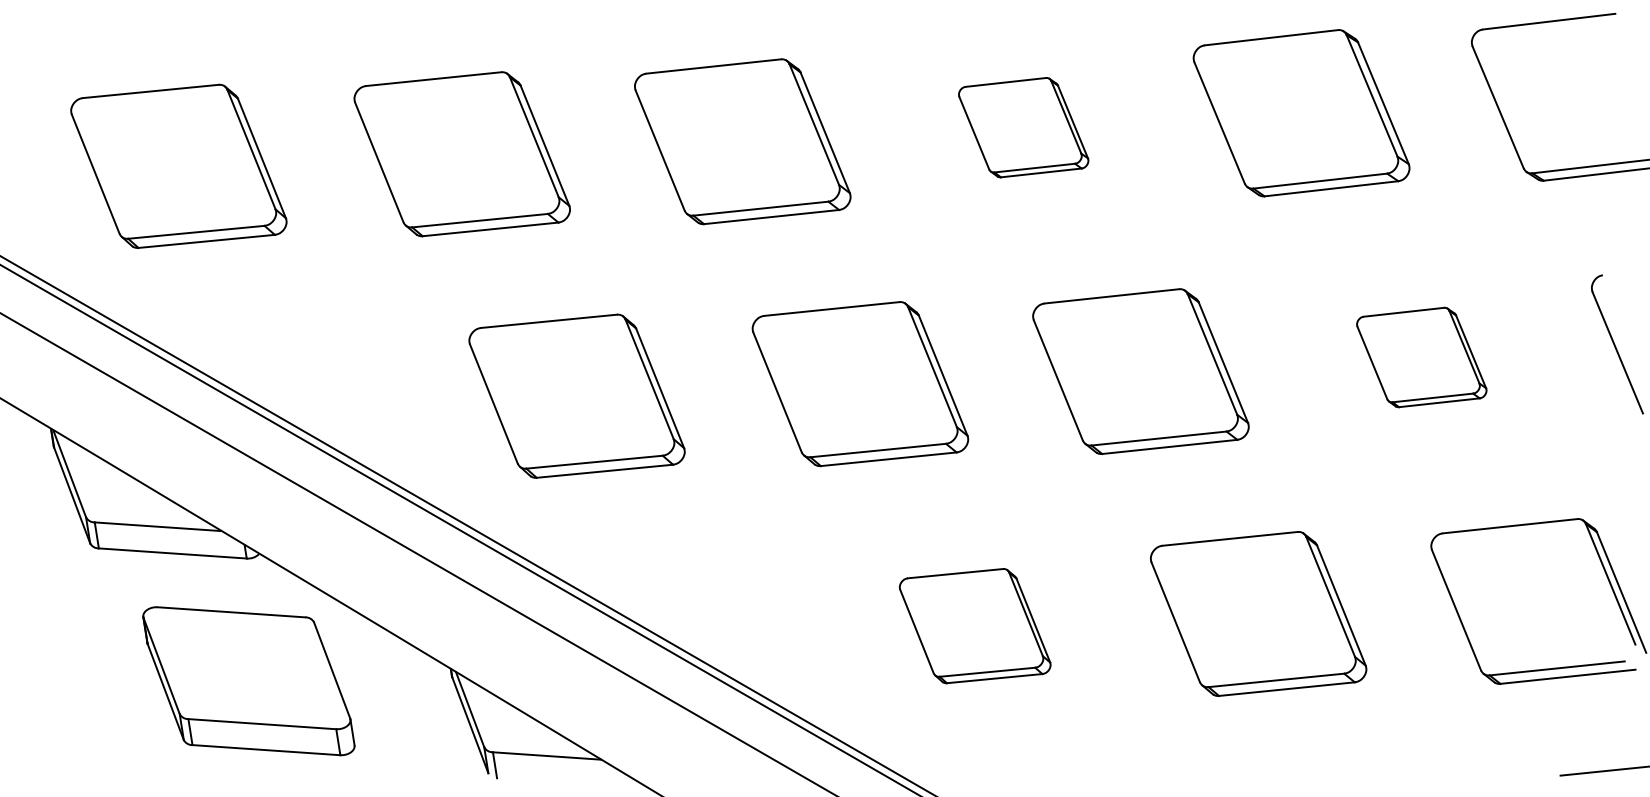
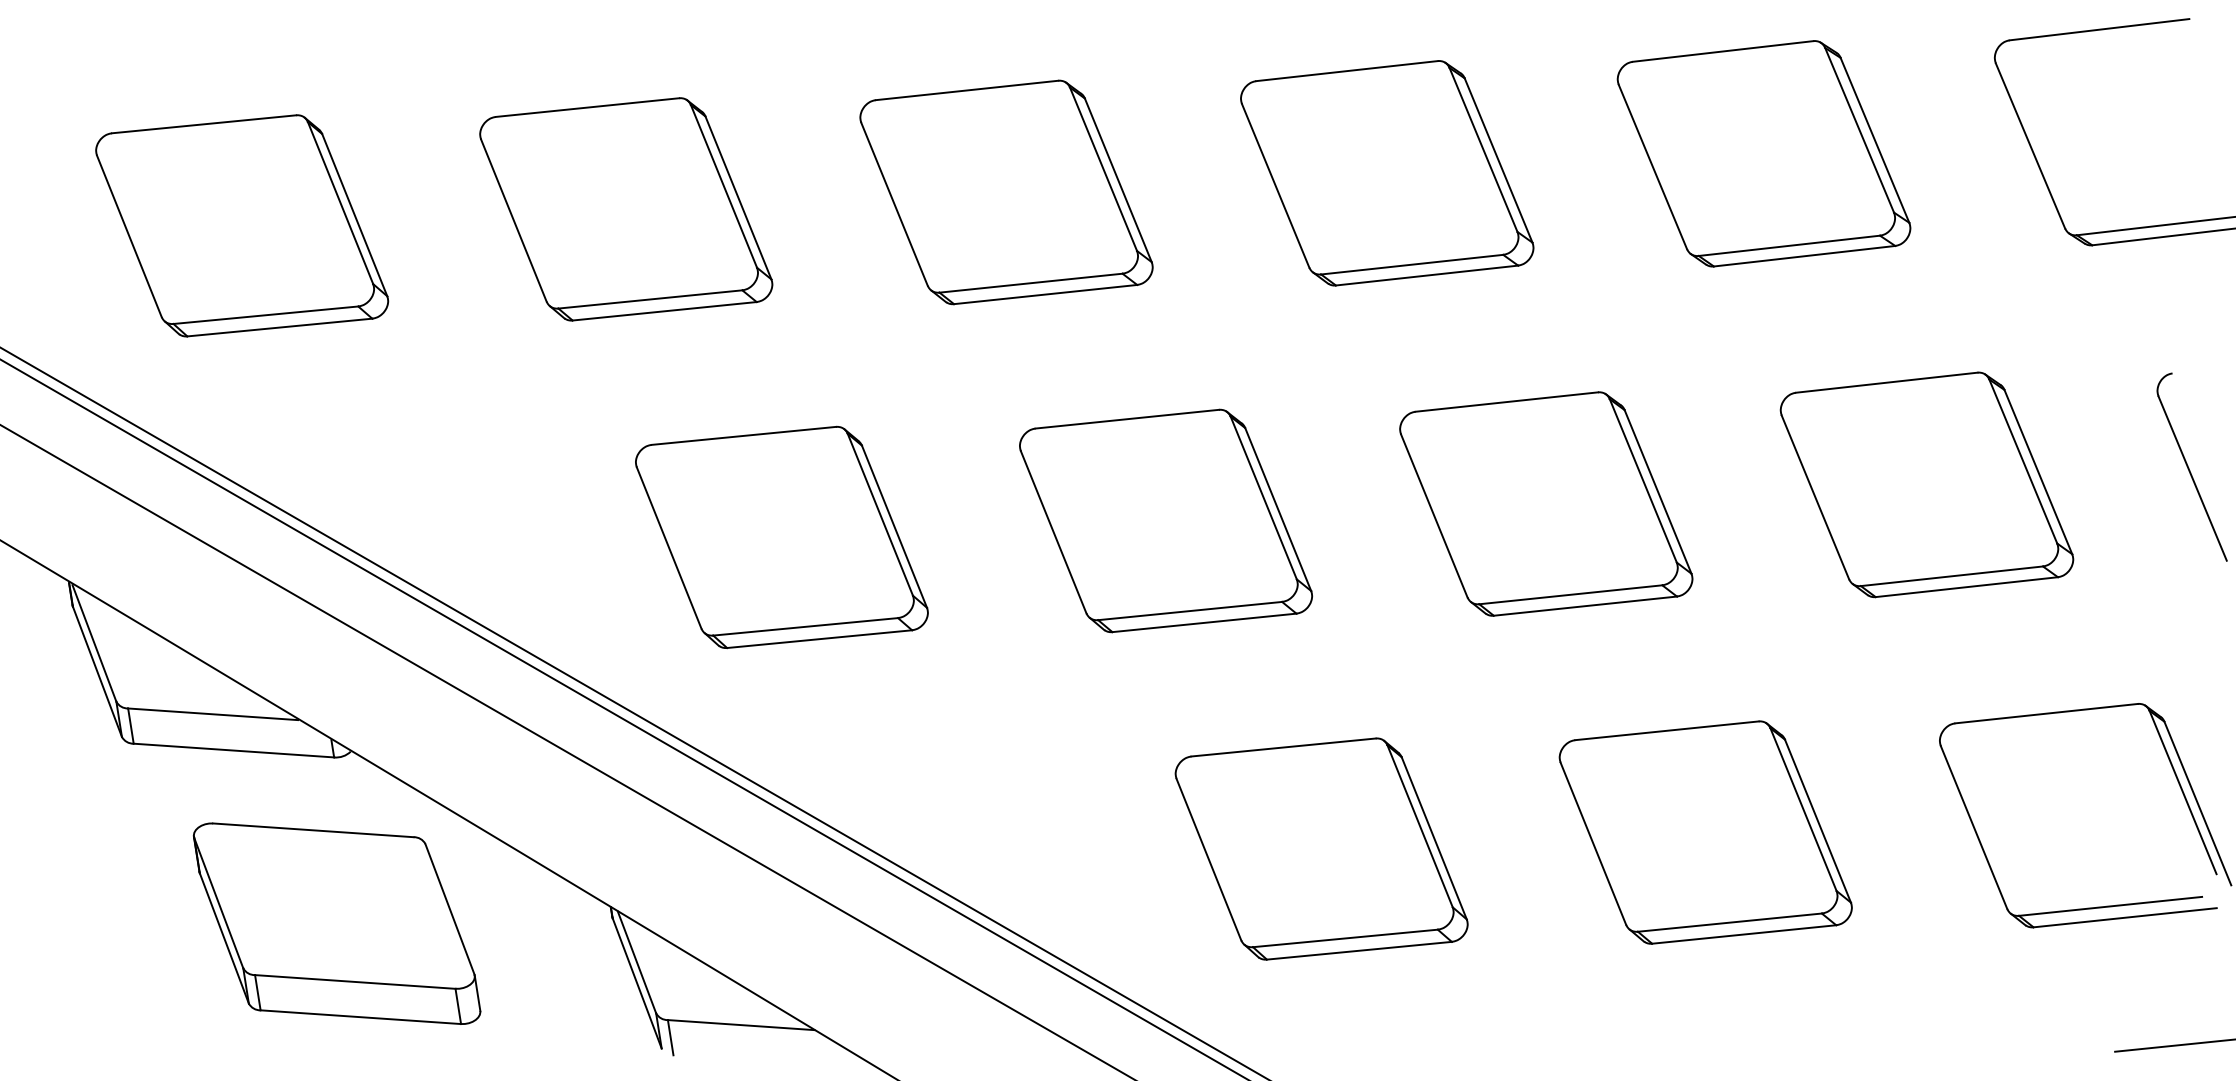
part: (1023, 127) -> (1387, 173), size x1.67
part: (1421, 357) -> (1926, 484), size x1.67
part: (975, 625) -> (1321, 848), size x1.43

